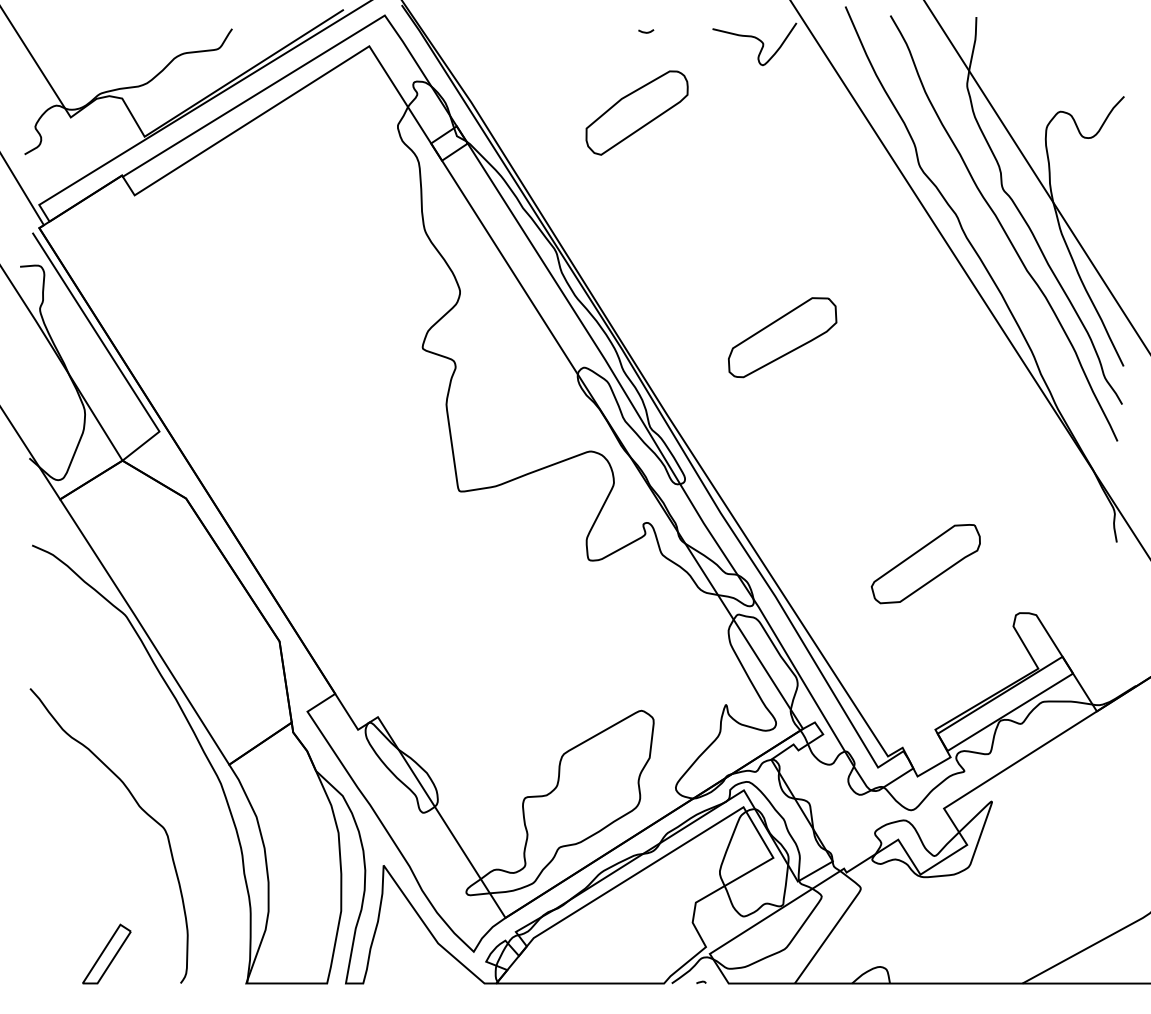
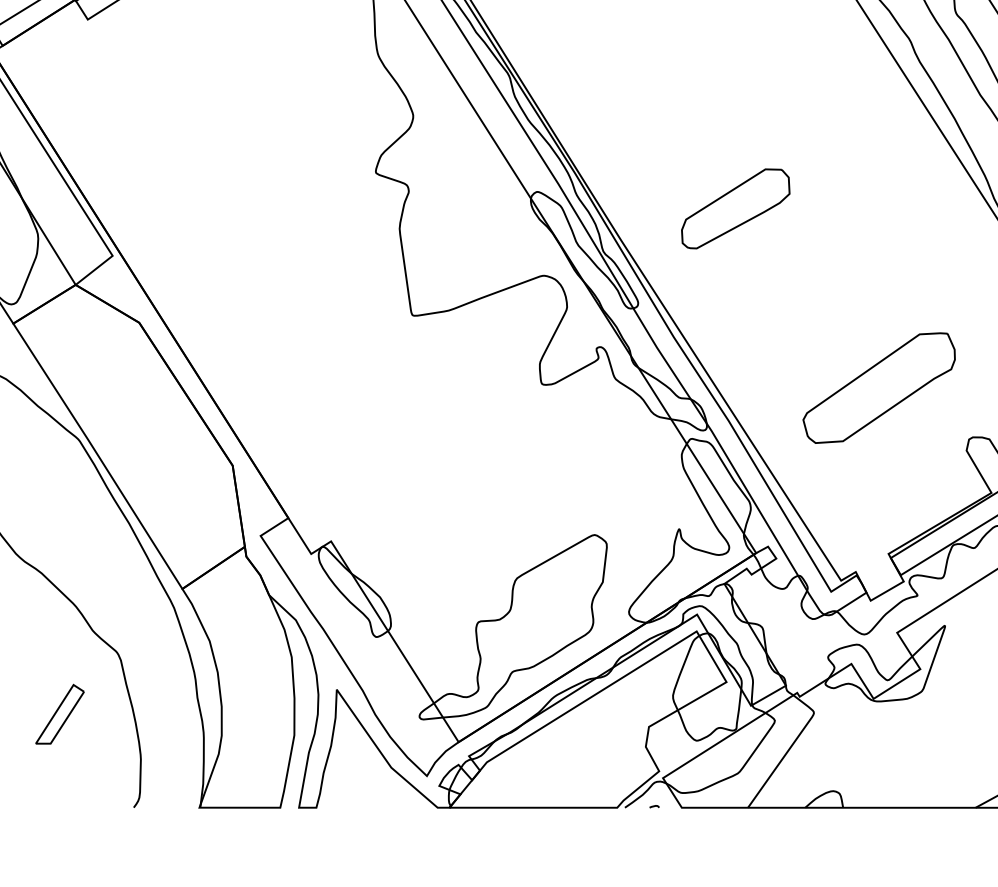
part: (782, 337) -> (735, 208), moved
part: (925, 564) -> (878, 388), size x1.4
part: (106, 953) -> (59, 713), moved

